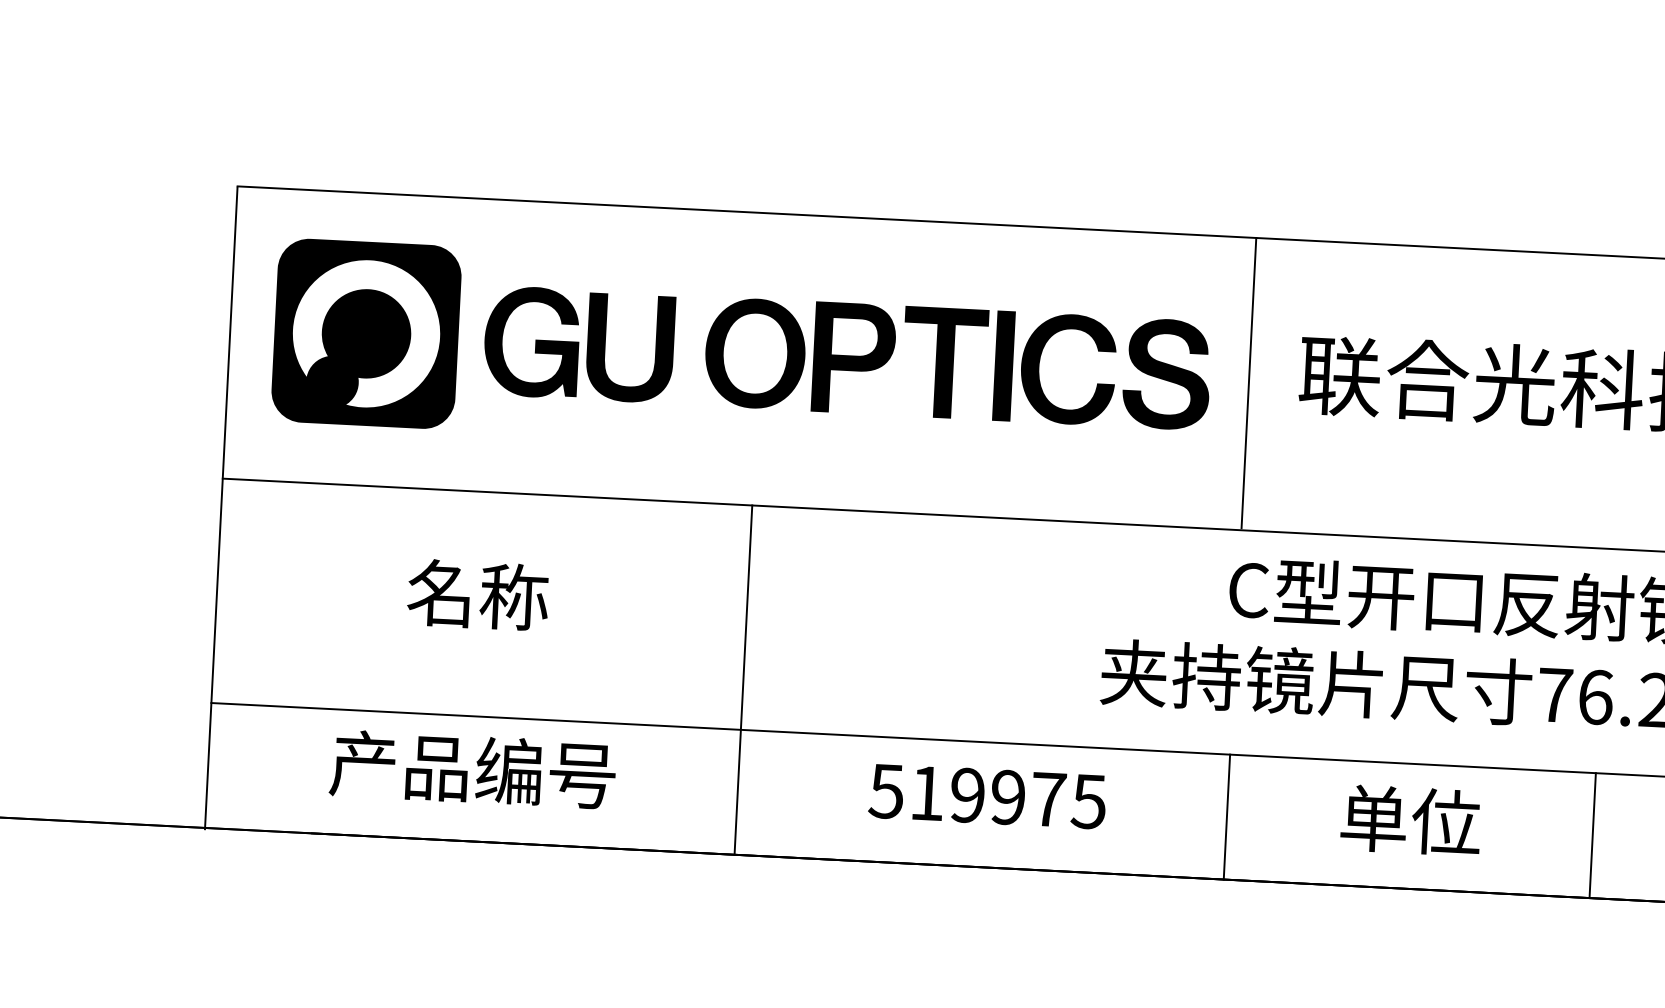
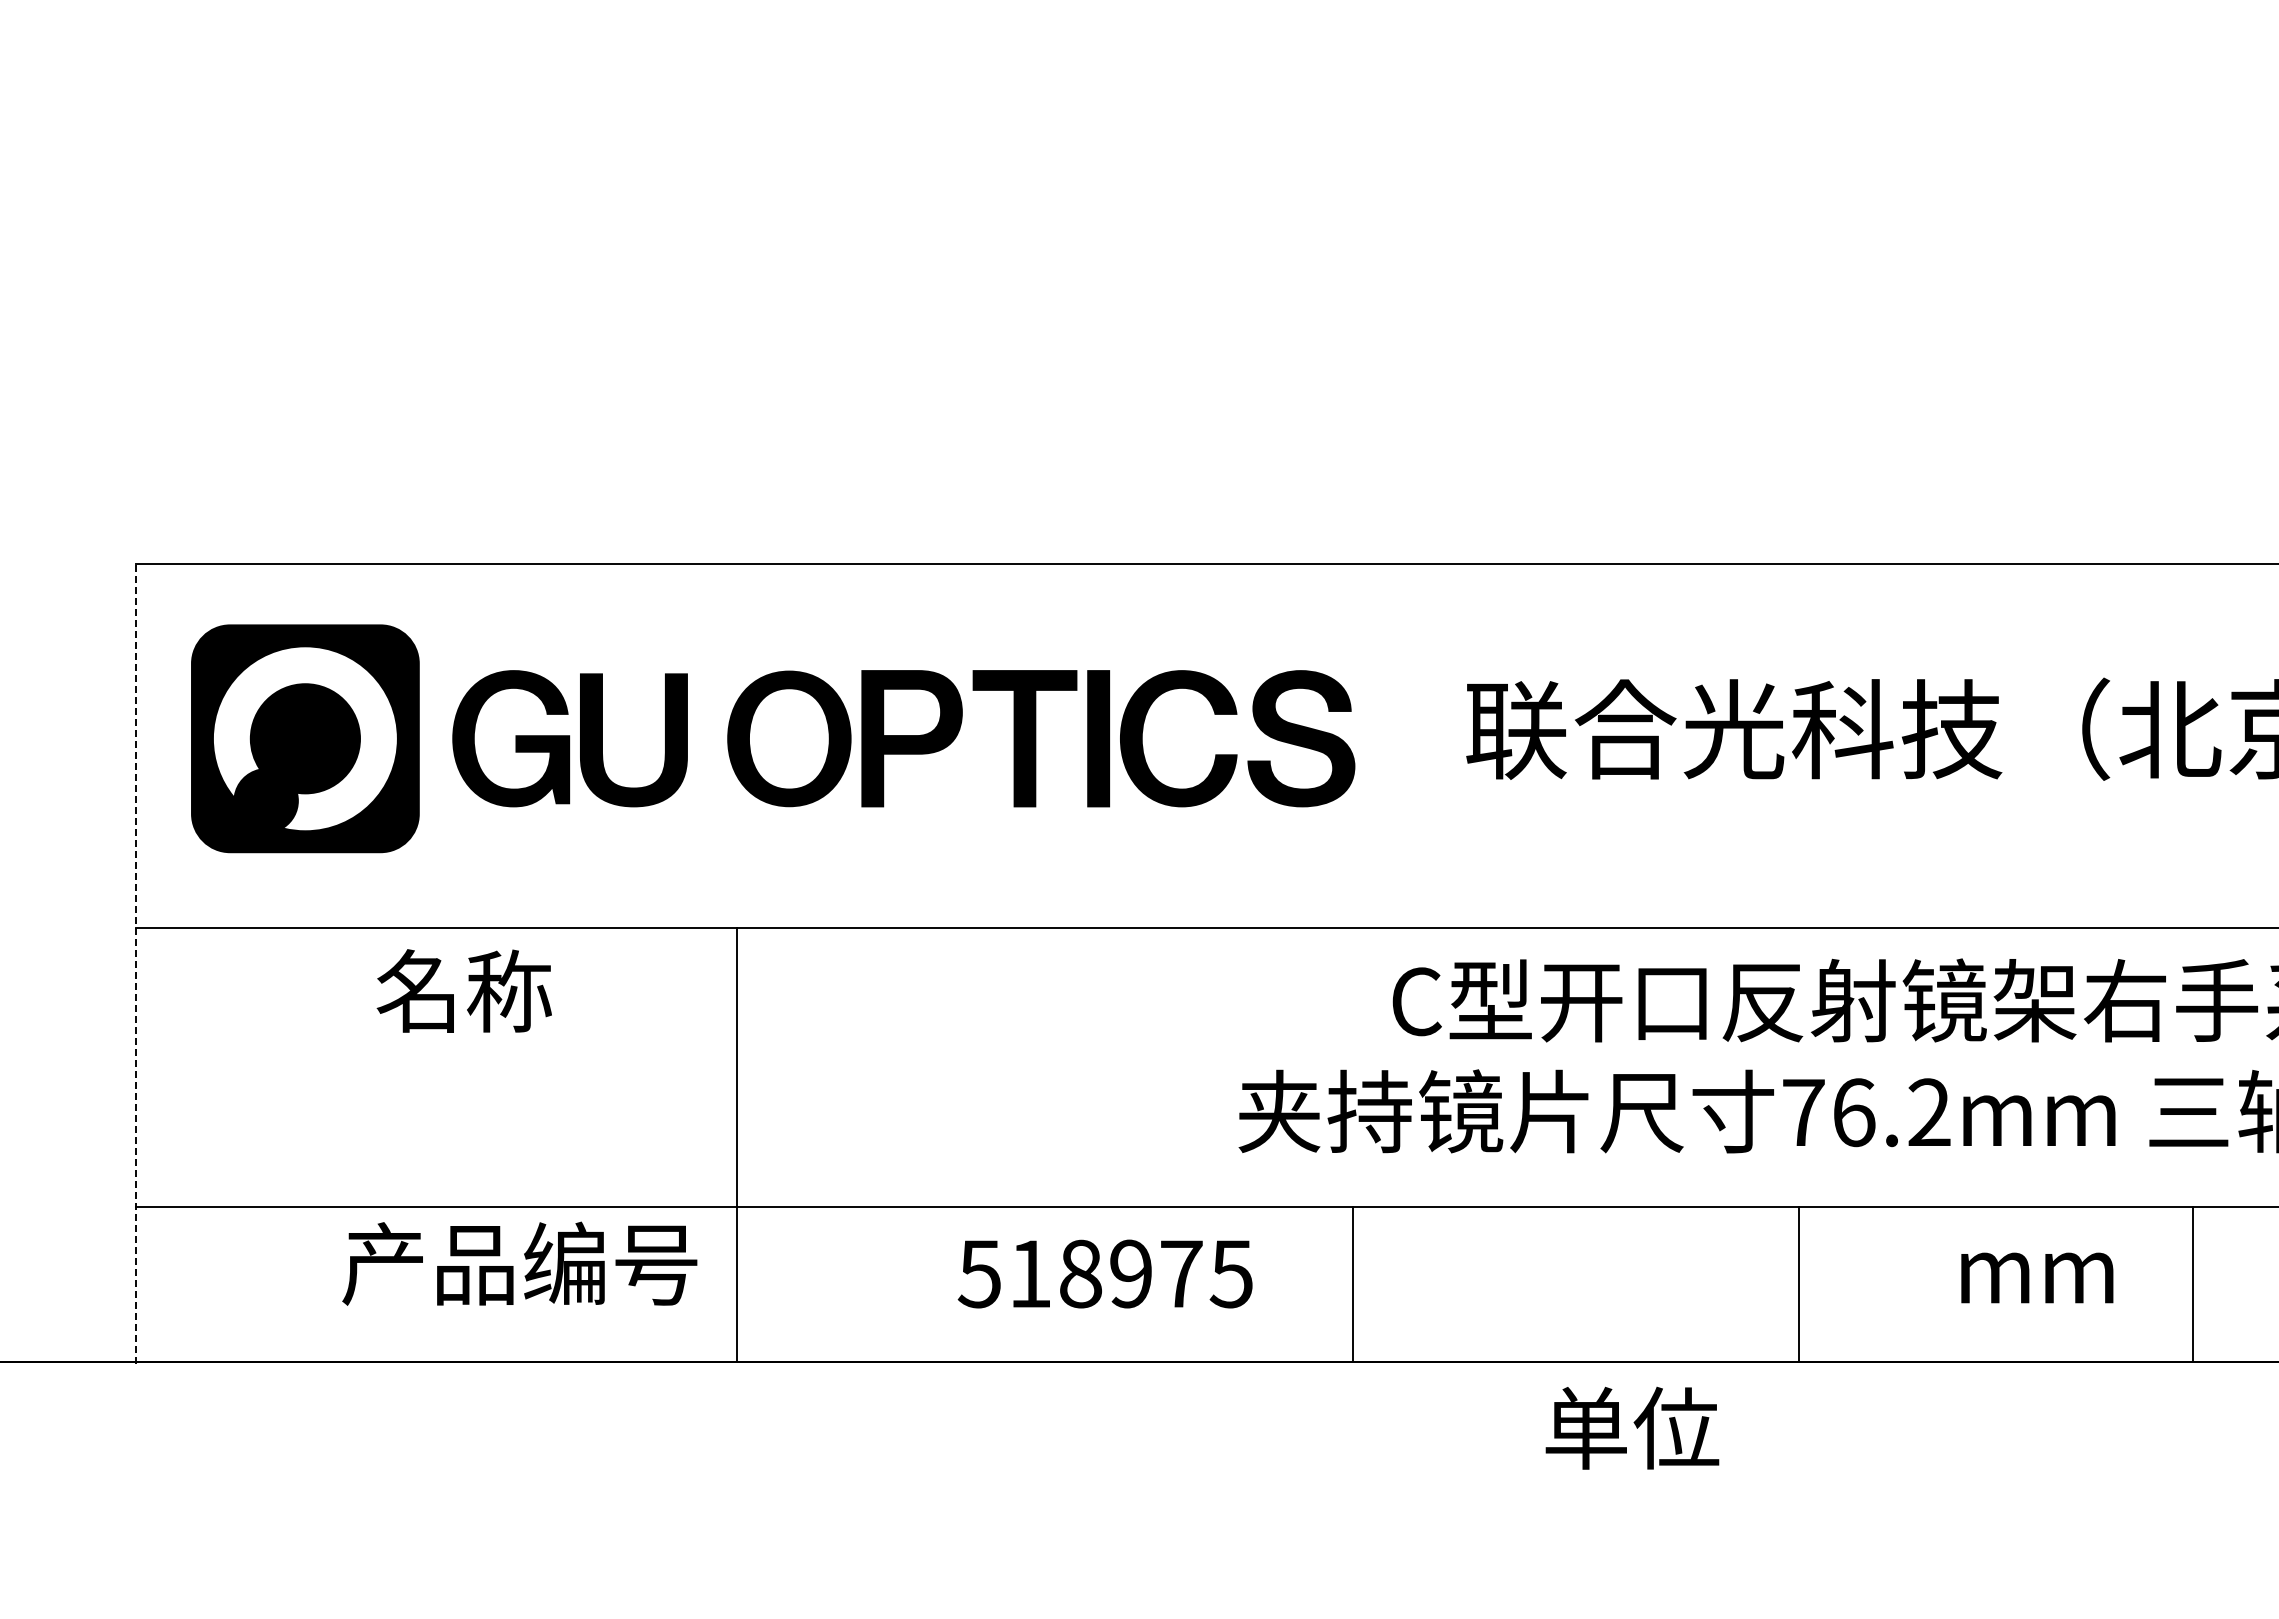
line: (1248, 383) -> (1403, 744), removed
line: (221, 508) -> (136, 964), solid -> dashed
text: (477, 594) -> (463, 990), moved
line: (743, 679) -> (737, 1144), moved
text: (472, 769) -> (519, 1263), moved
text: (967, 795) -> (1080, 1273), 519975 -> 518975
line: (1226, 817) -> (1352, 1284), moved
text: (1411, 819) -> (1632, 1427), moved
line: (1592, 835) -> (1798, 1284), moved

